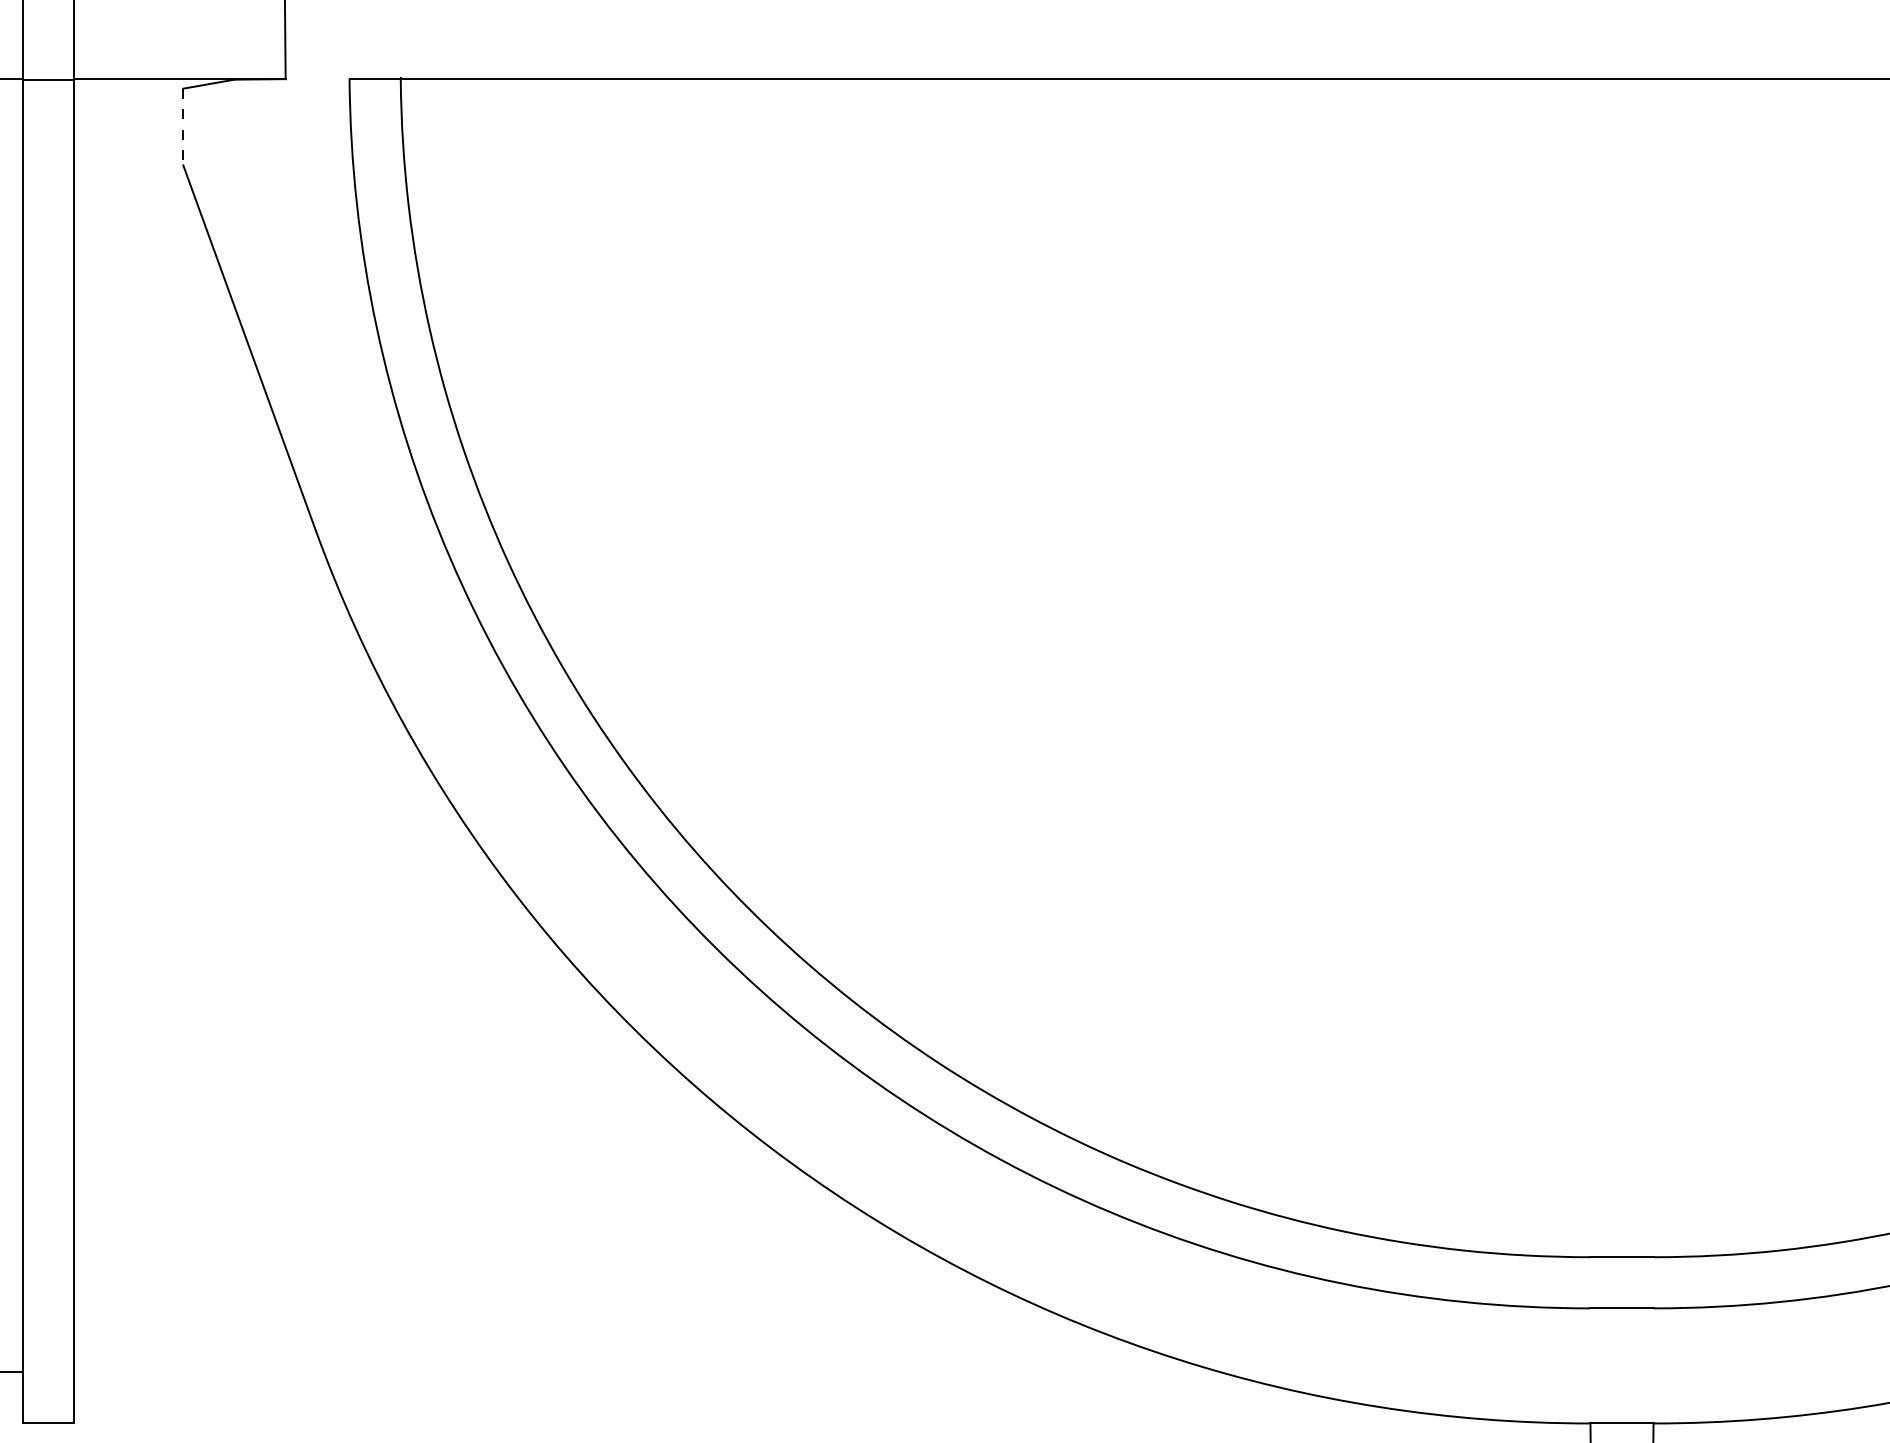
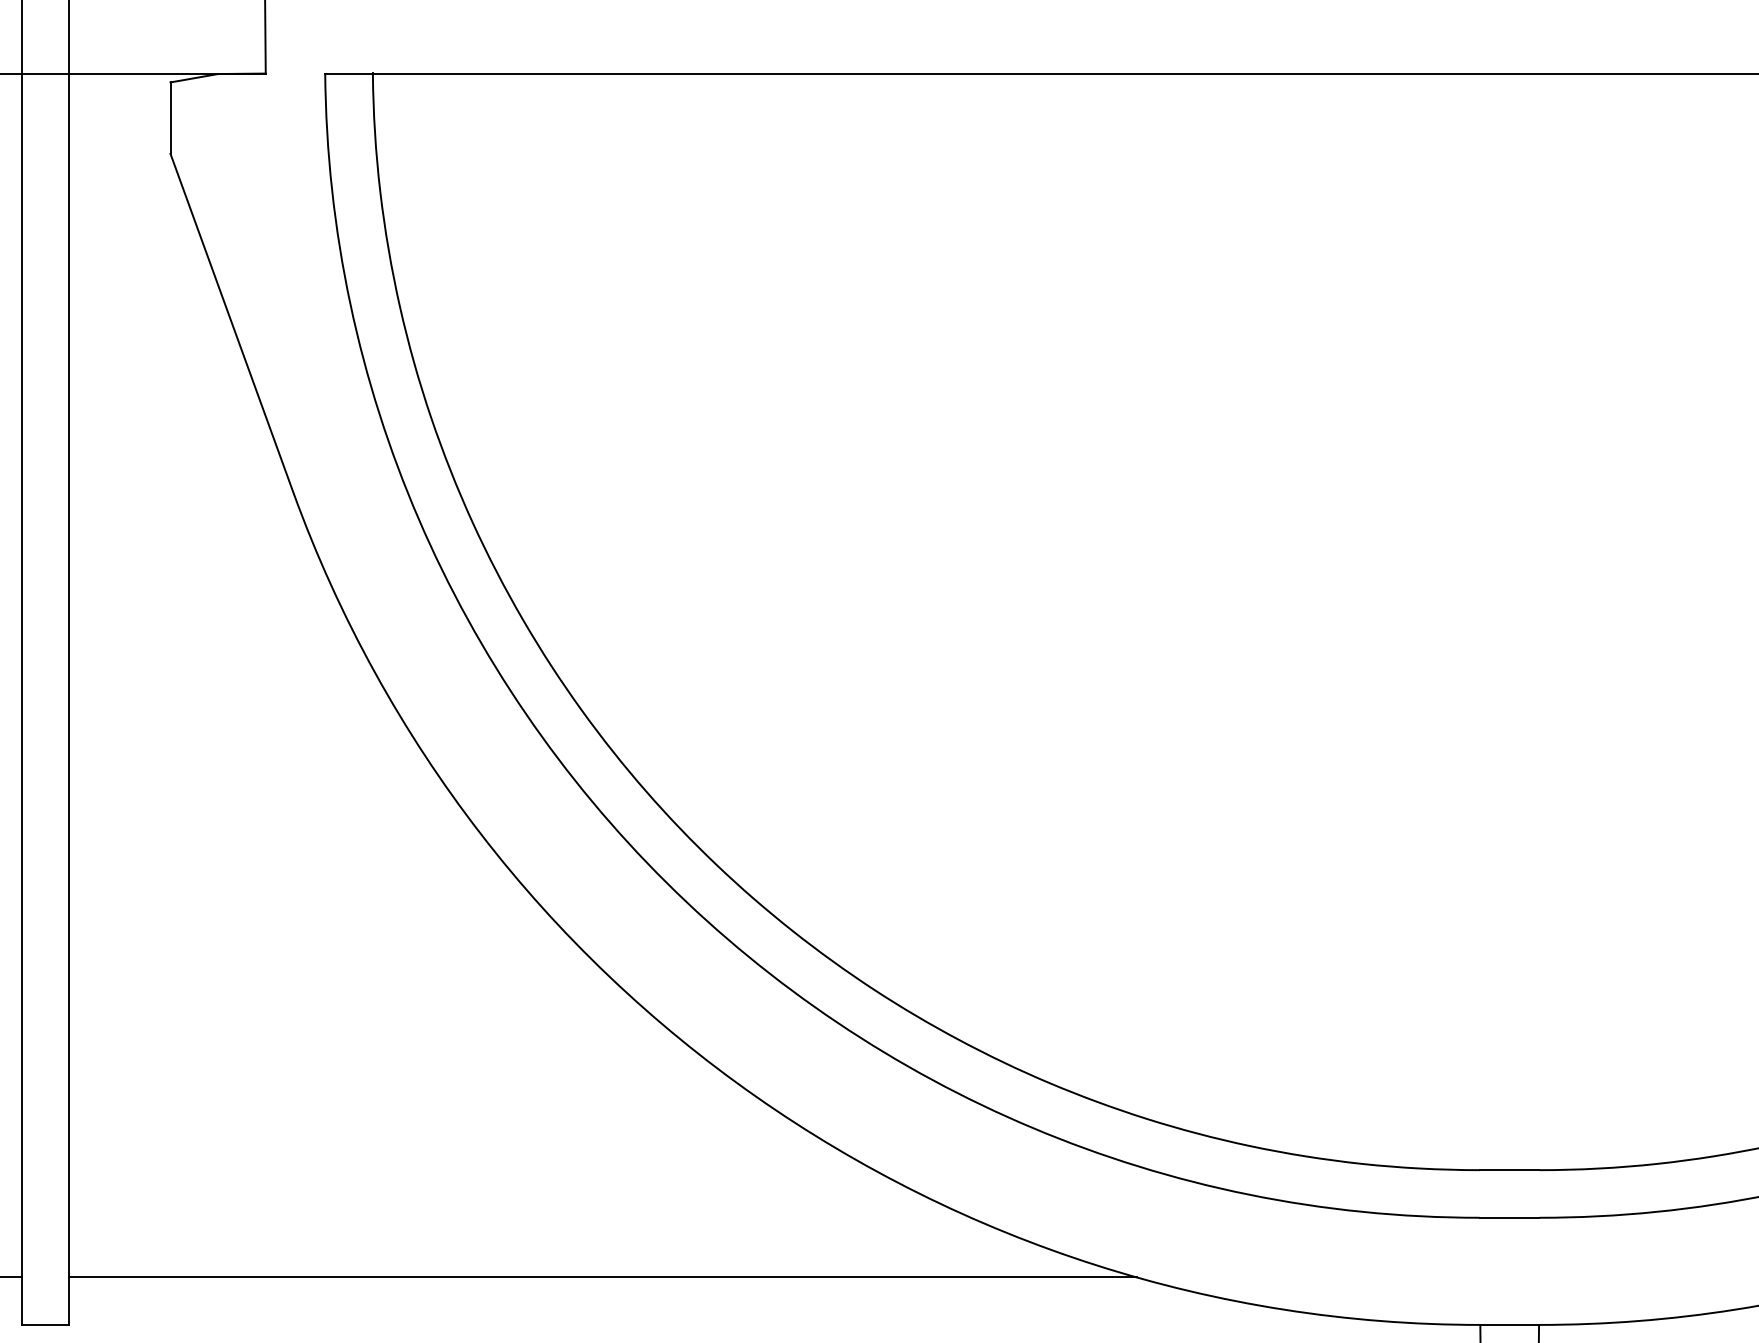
line: (183, 127) -> (170, 118), dashed -> solid
line: (647, 1372) -> (602, 1277), added

